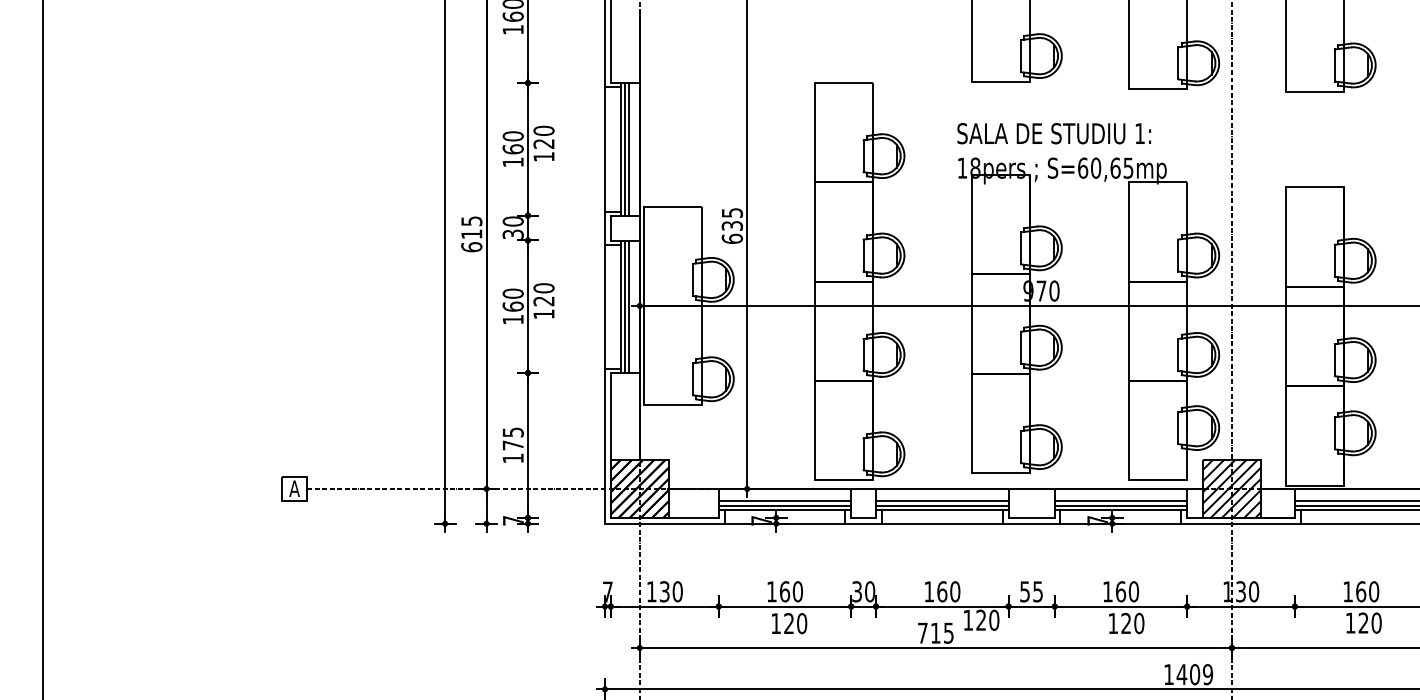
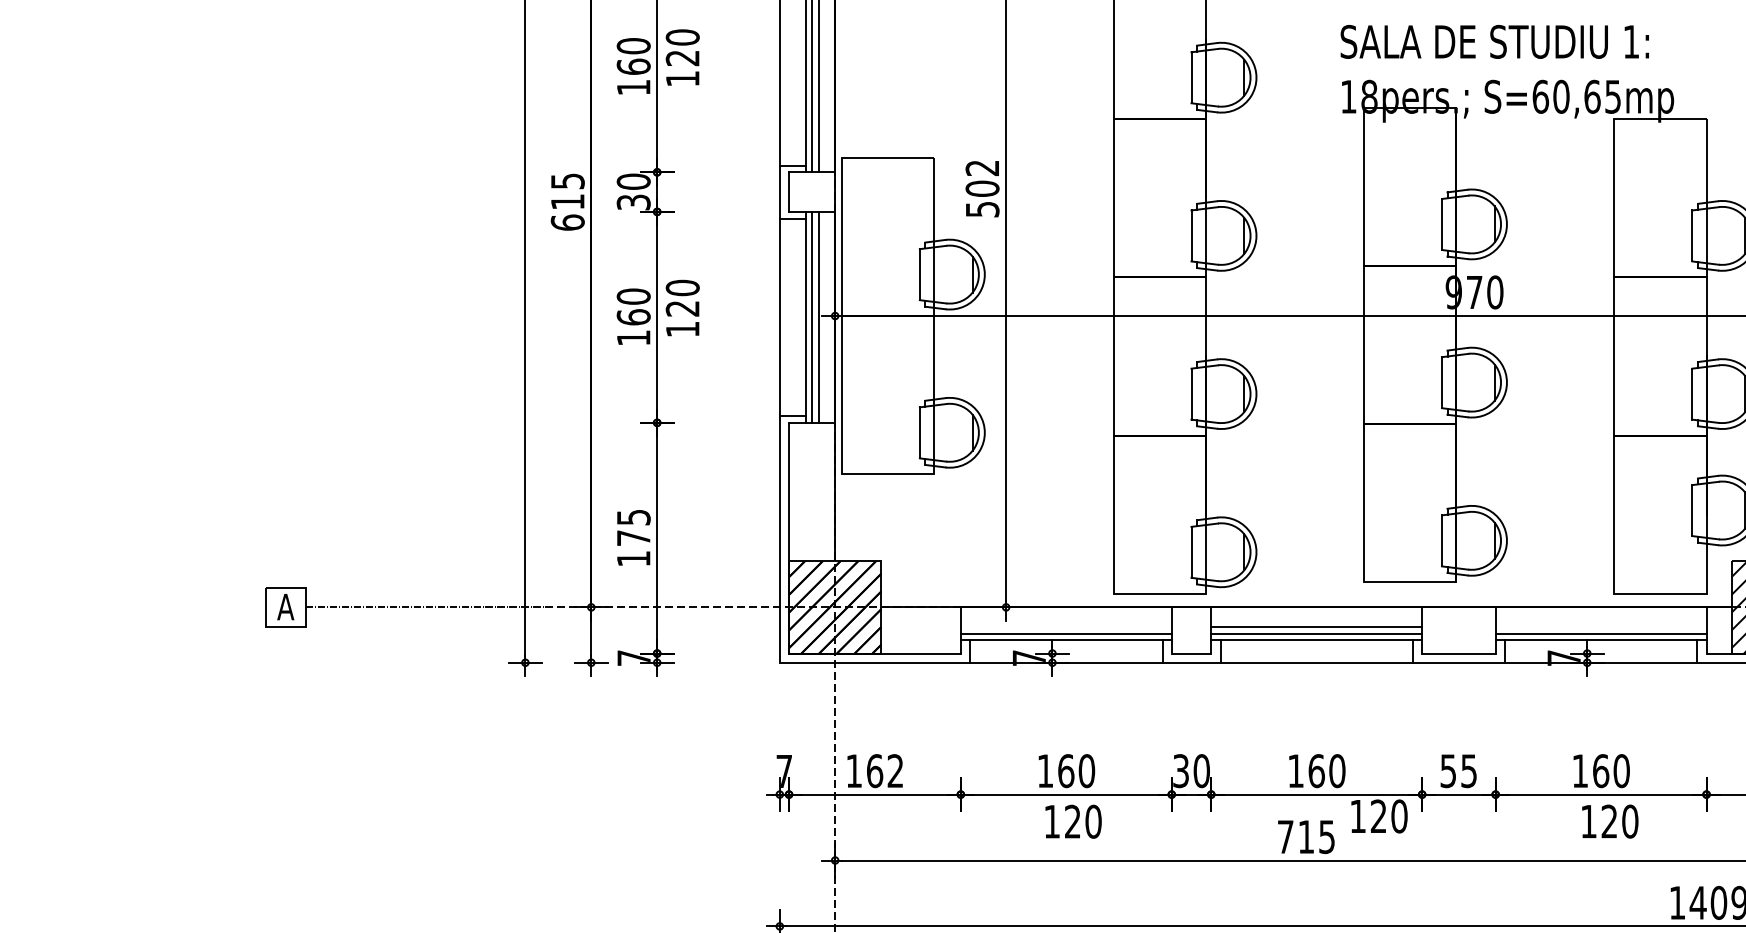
text: (732, 225) -> (982, 188), 635 -> 502
line: (784, 501) -> (1065, 627), removed
line: (1120, 501) -> (1600, 627), removed
text: (670, 591) -> (884, 770), 130 -> 162

